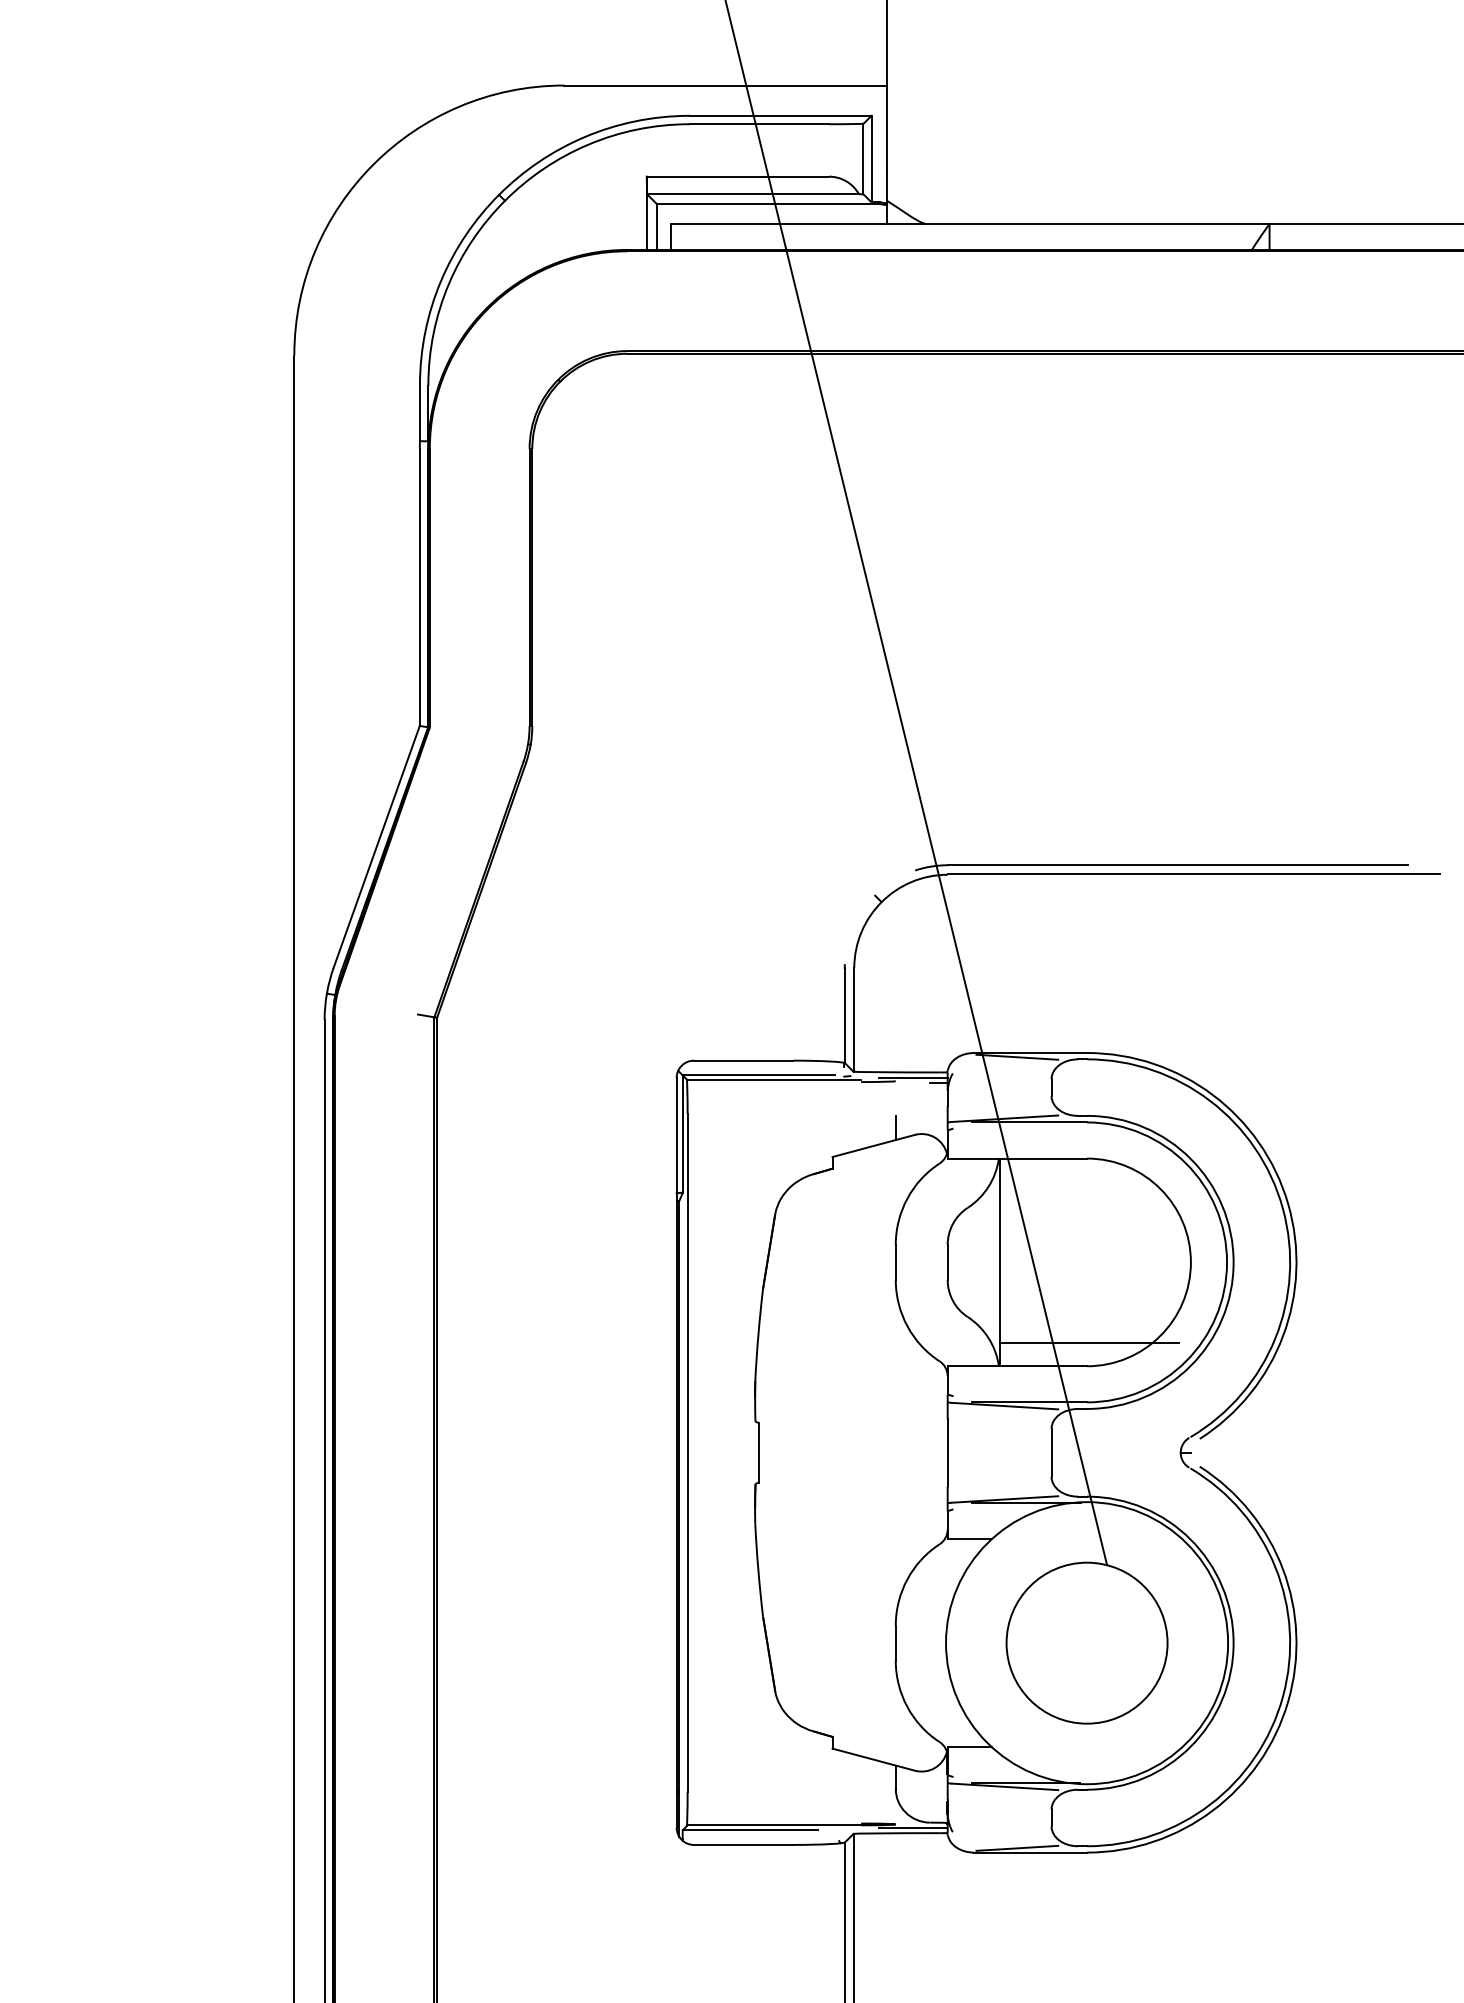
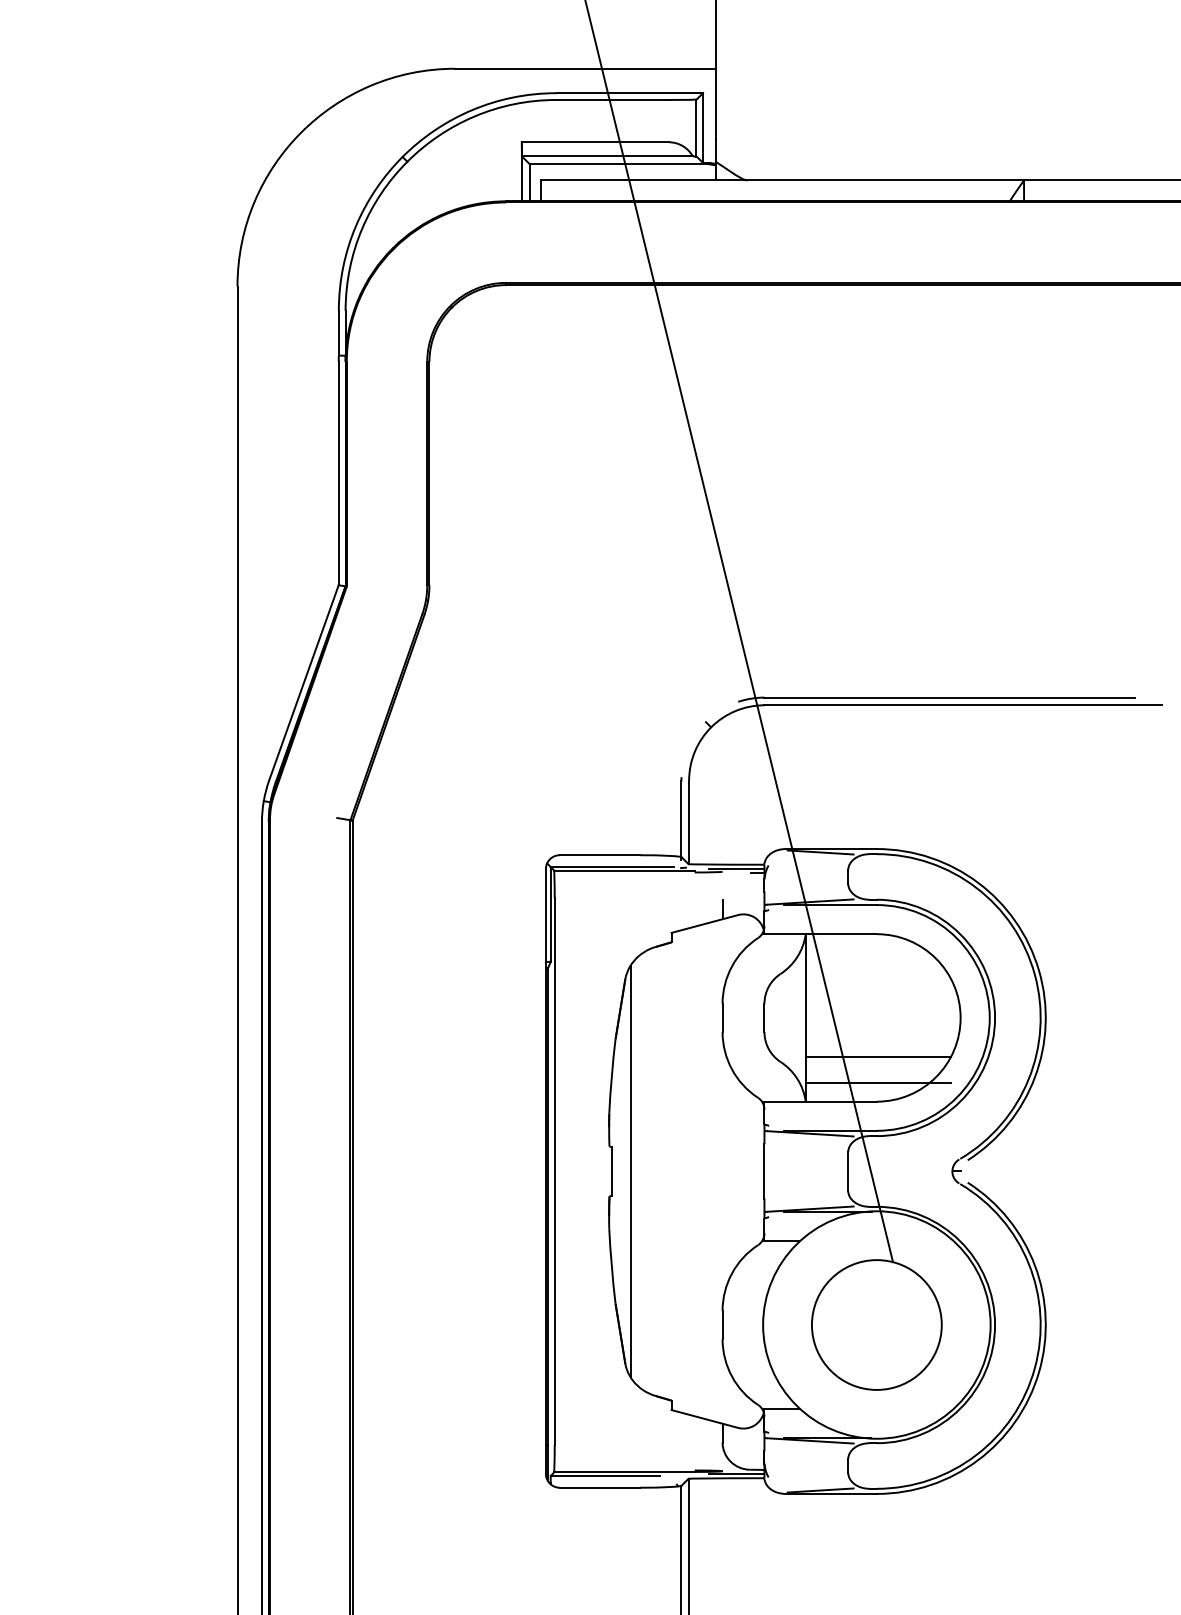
line: (1089, 1311) -> (878, 1057), added
line: (781, 1452) -> (630, 1171), added

